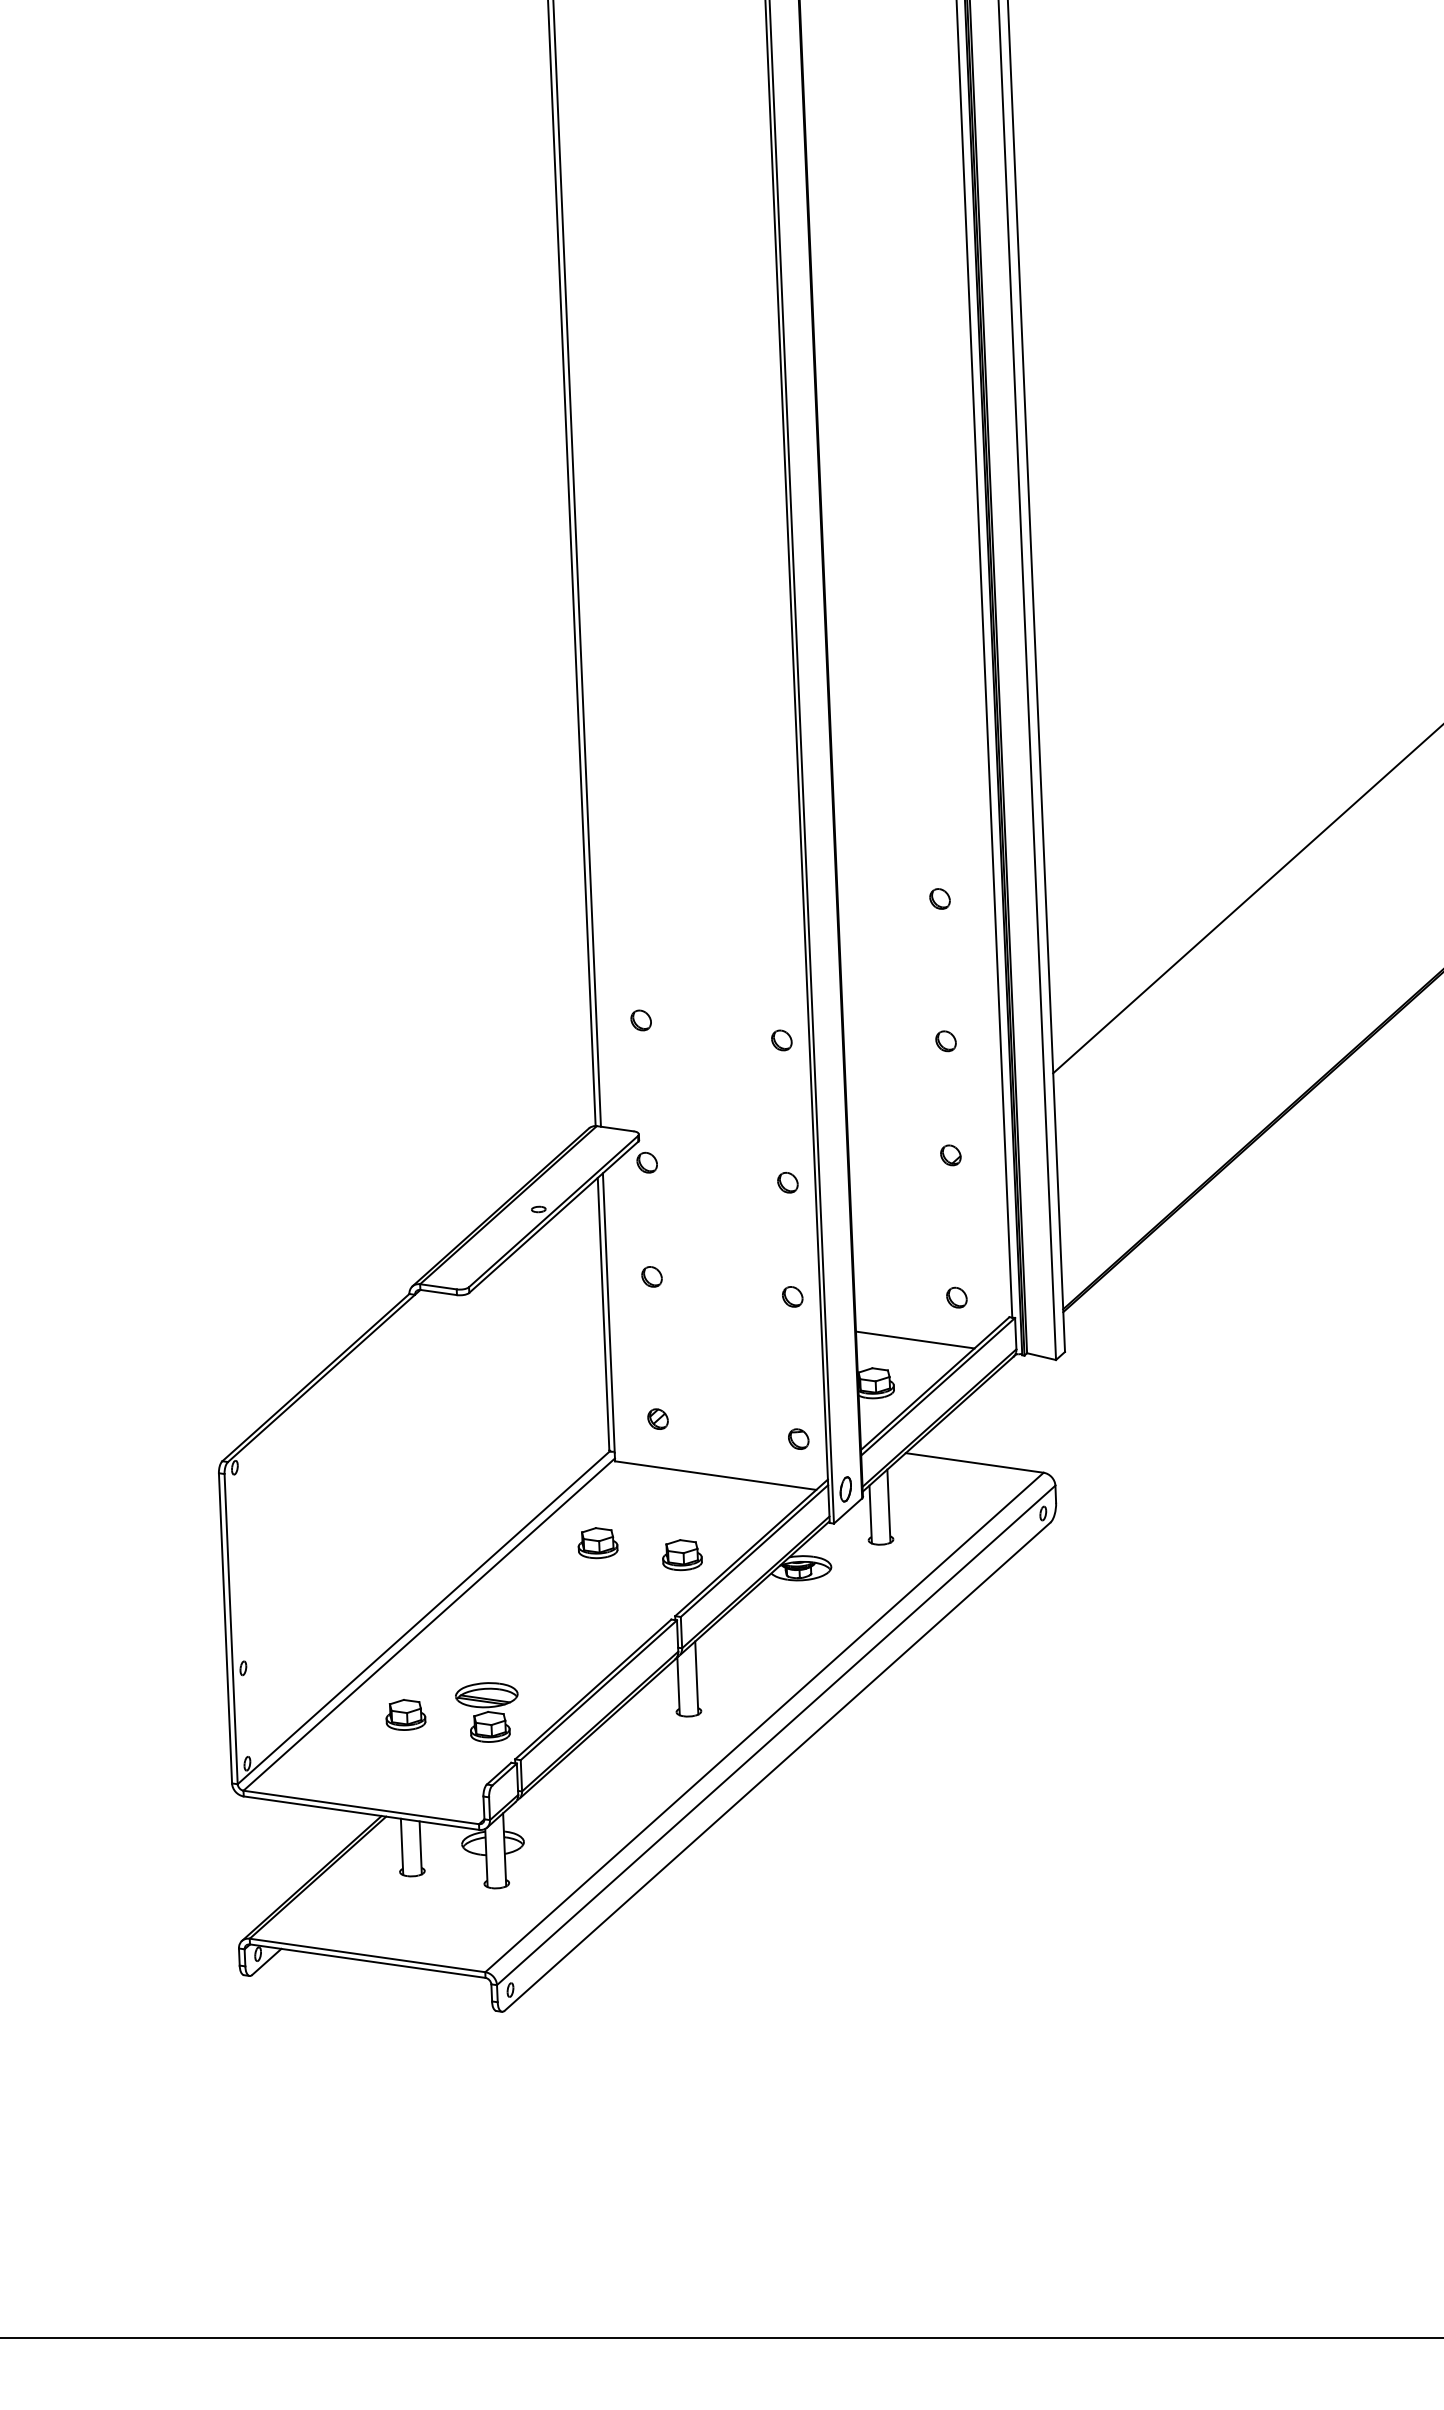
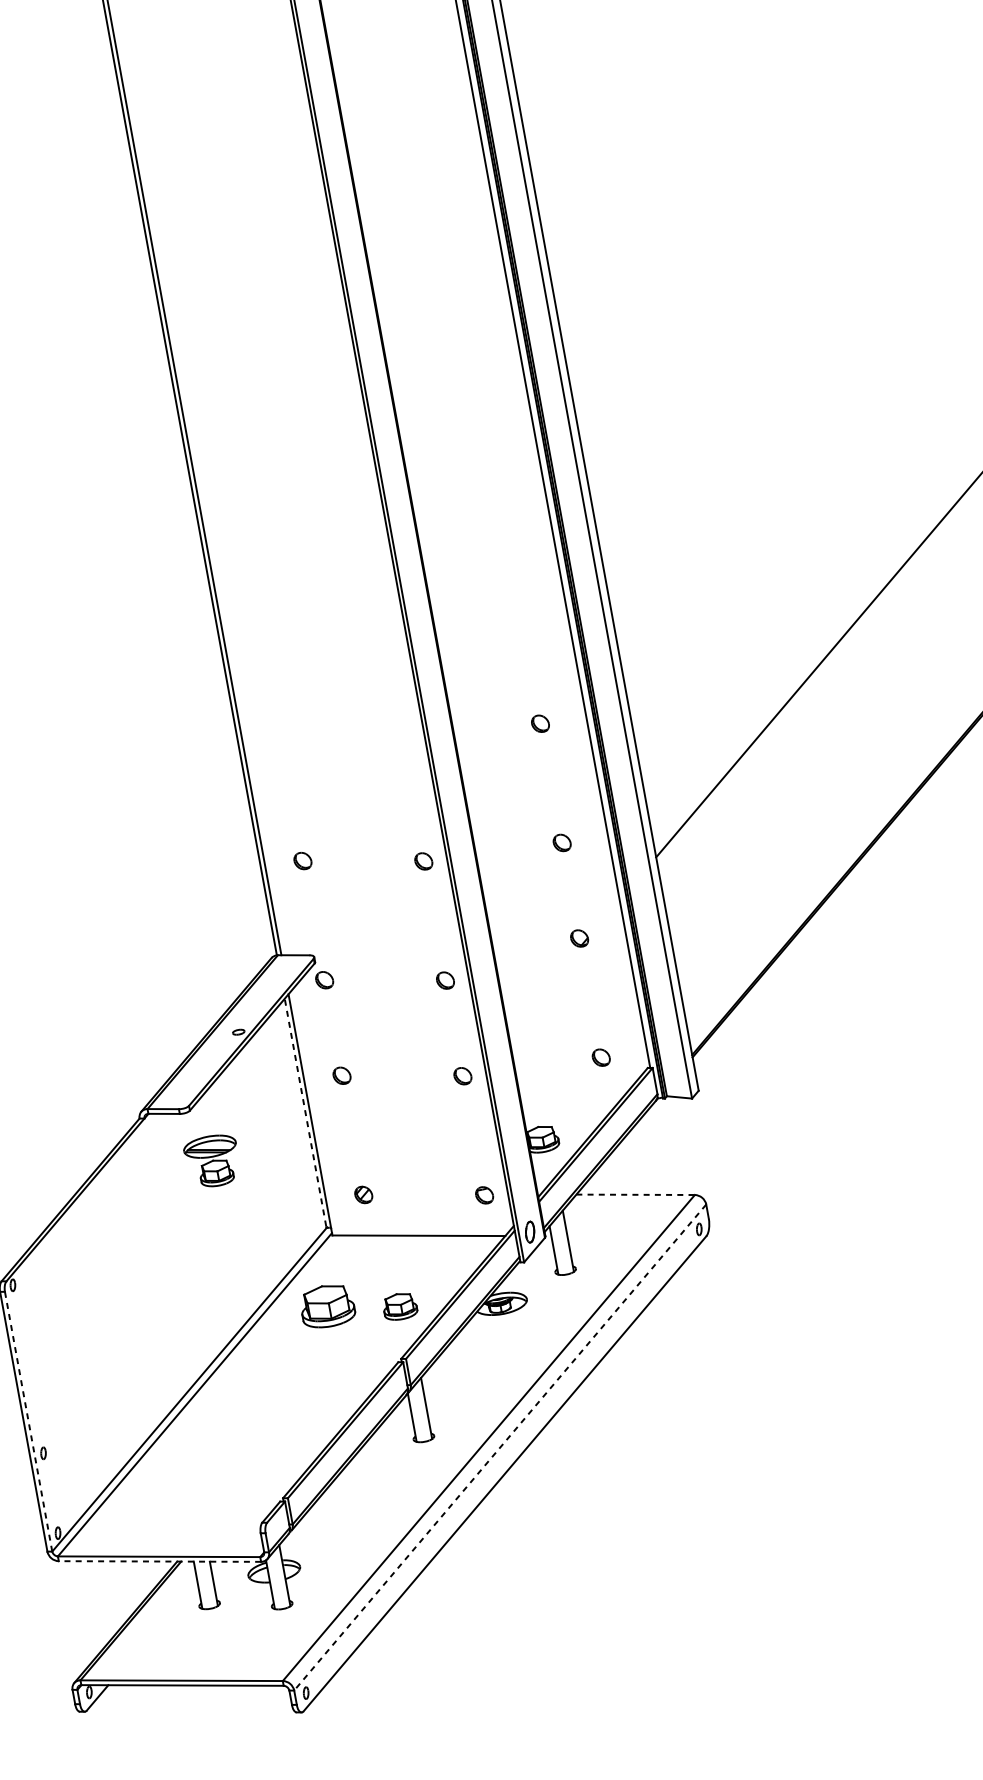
line: (603, 1313) -> (305, 1112), solid -> dashed
line: (915, 1339) -> (571, 1097), removed
line: (974, 1462) -> (635, 1194), solid -> dashed
part: (597, 1543) -> (327, 1306), size x1.6
line: (231, 1628) -> (28, 1421), solid -> dashed
part: (486, 1712) -> (211, 1161), moved
part: (405, 1714) -> (185, 1473), removed
line: (776, 1735) -> (500, 1447), solid -> dashed
line: (361, 1813) -> (159, 1561), solid -> dashed

